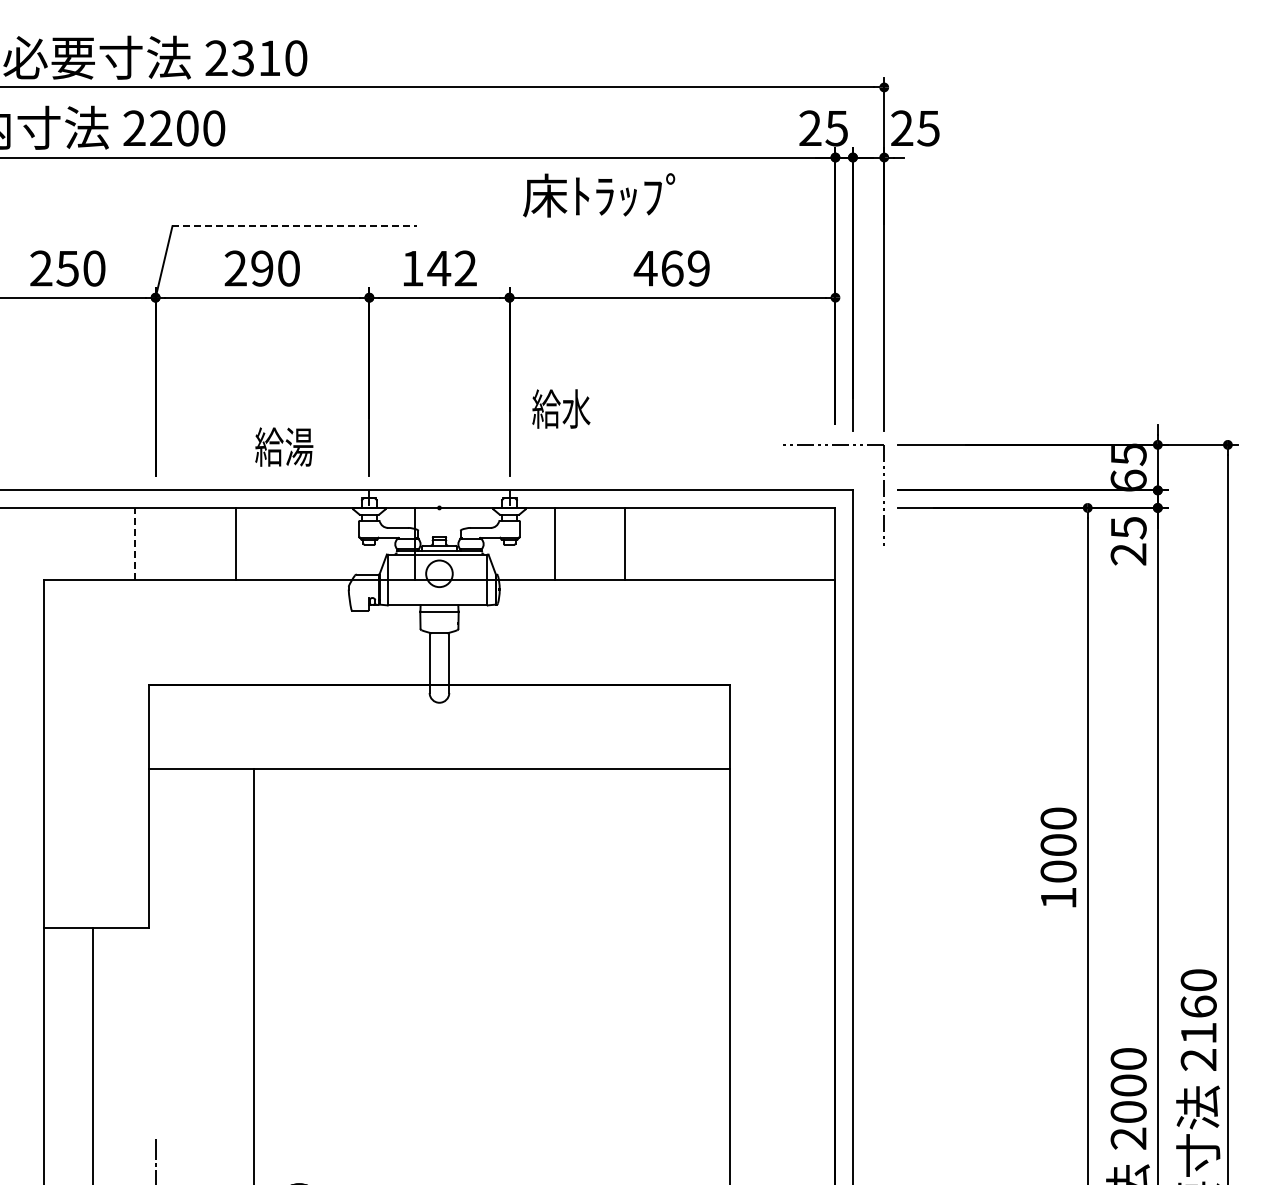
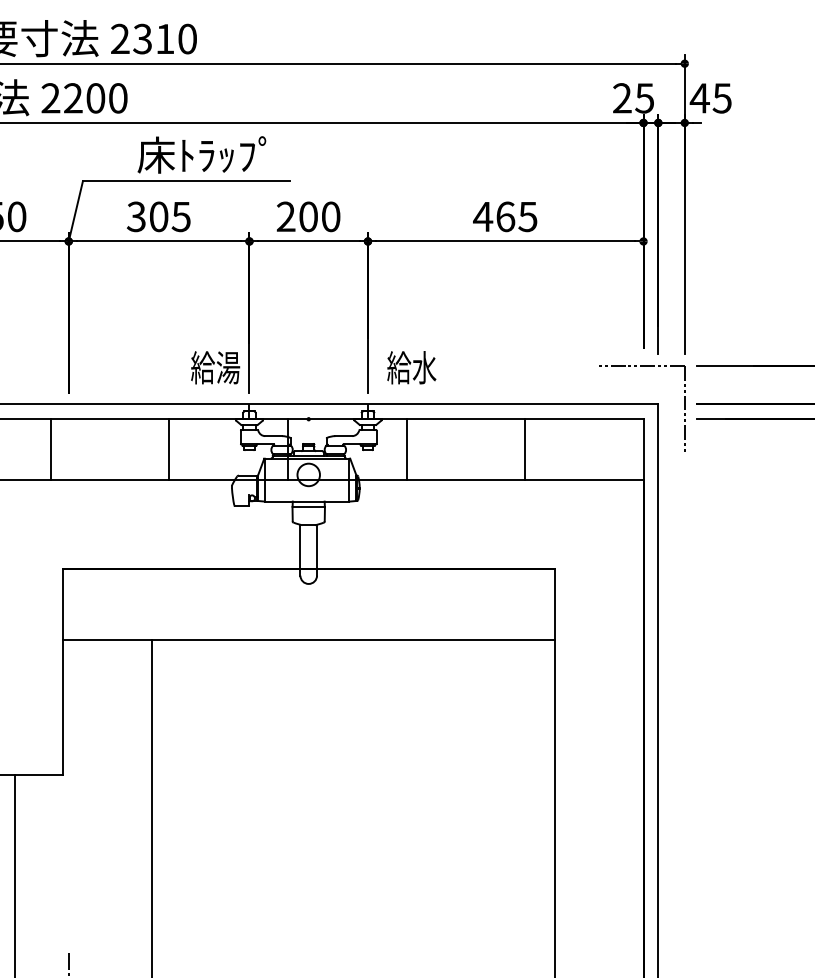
text: (902, 127) -> (700, 97), 25 -> 45
text: (599, 195) -> (202, 155), moved
line: (294, 226) -> (186, 181), dashed -> solid
text: (261, 268) -> (158, 216), 290 -> 305
text: (438, 268) -> (307, 216), 142 -> 200
text: (698, 268) -> (527, 216), 469 -> 465
text: (561, 408) -> (411, 367), moved
text: (284, 446) -> (215, 367), moved
line: (134, 543) -> (50, 449), dashed -> solid
line: (235, 543) -> (169, 449), moved
line: (625, 543) -> (525, 449), moved

